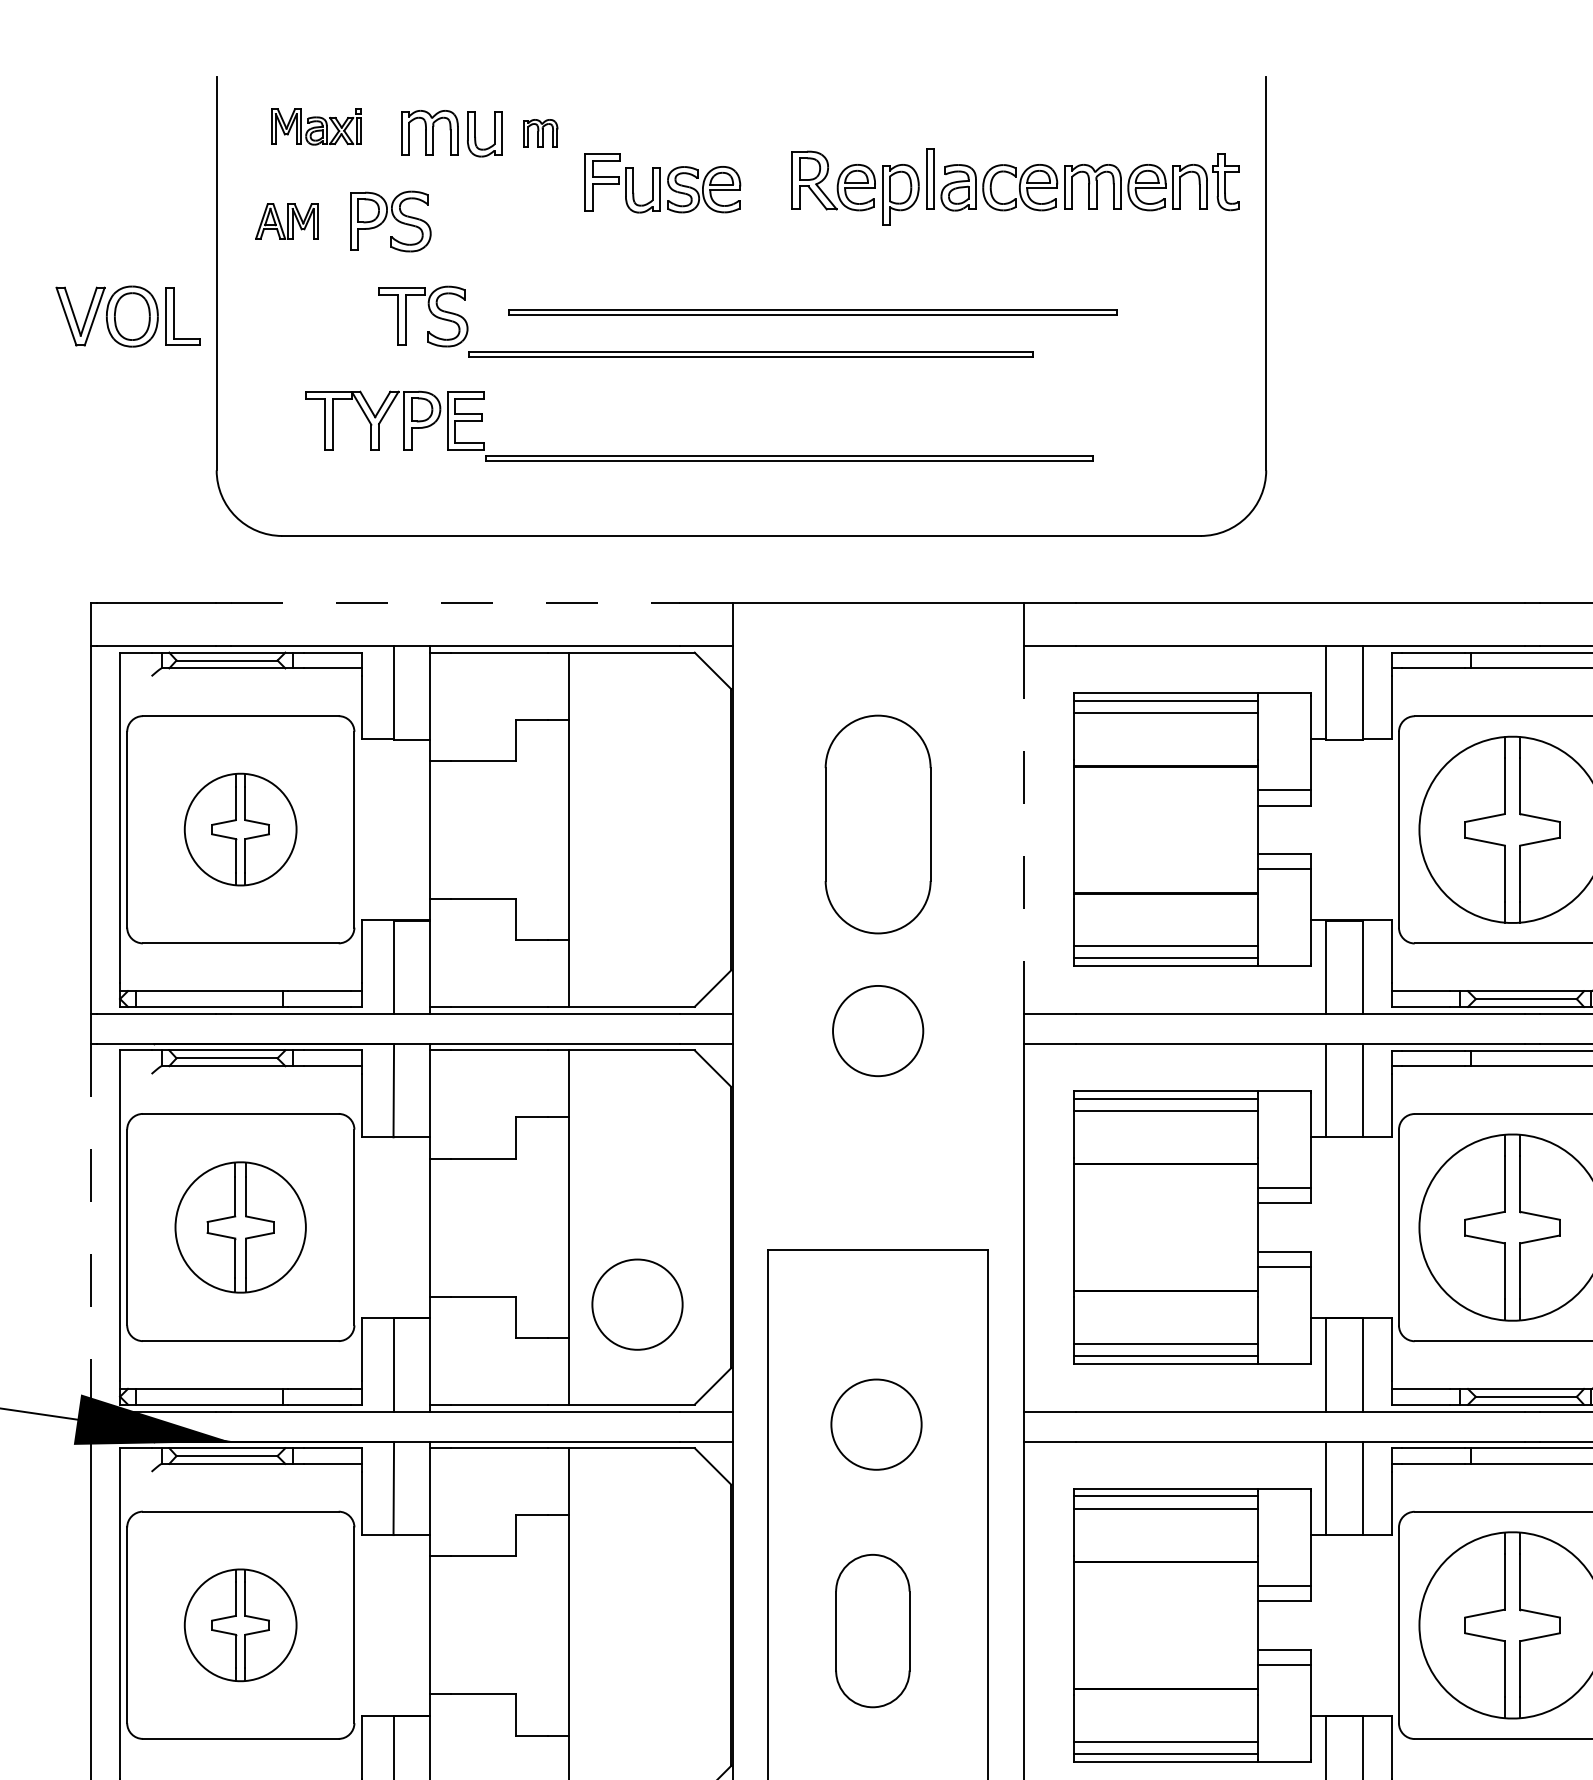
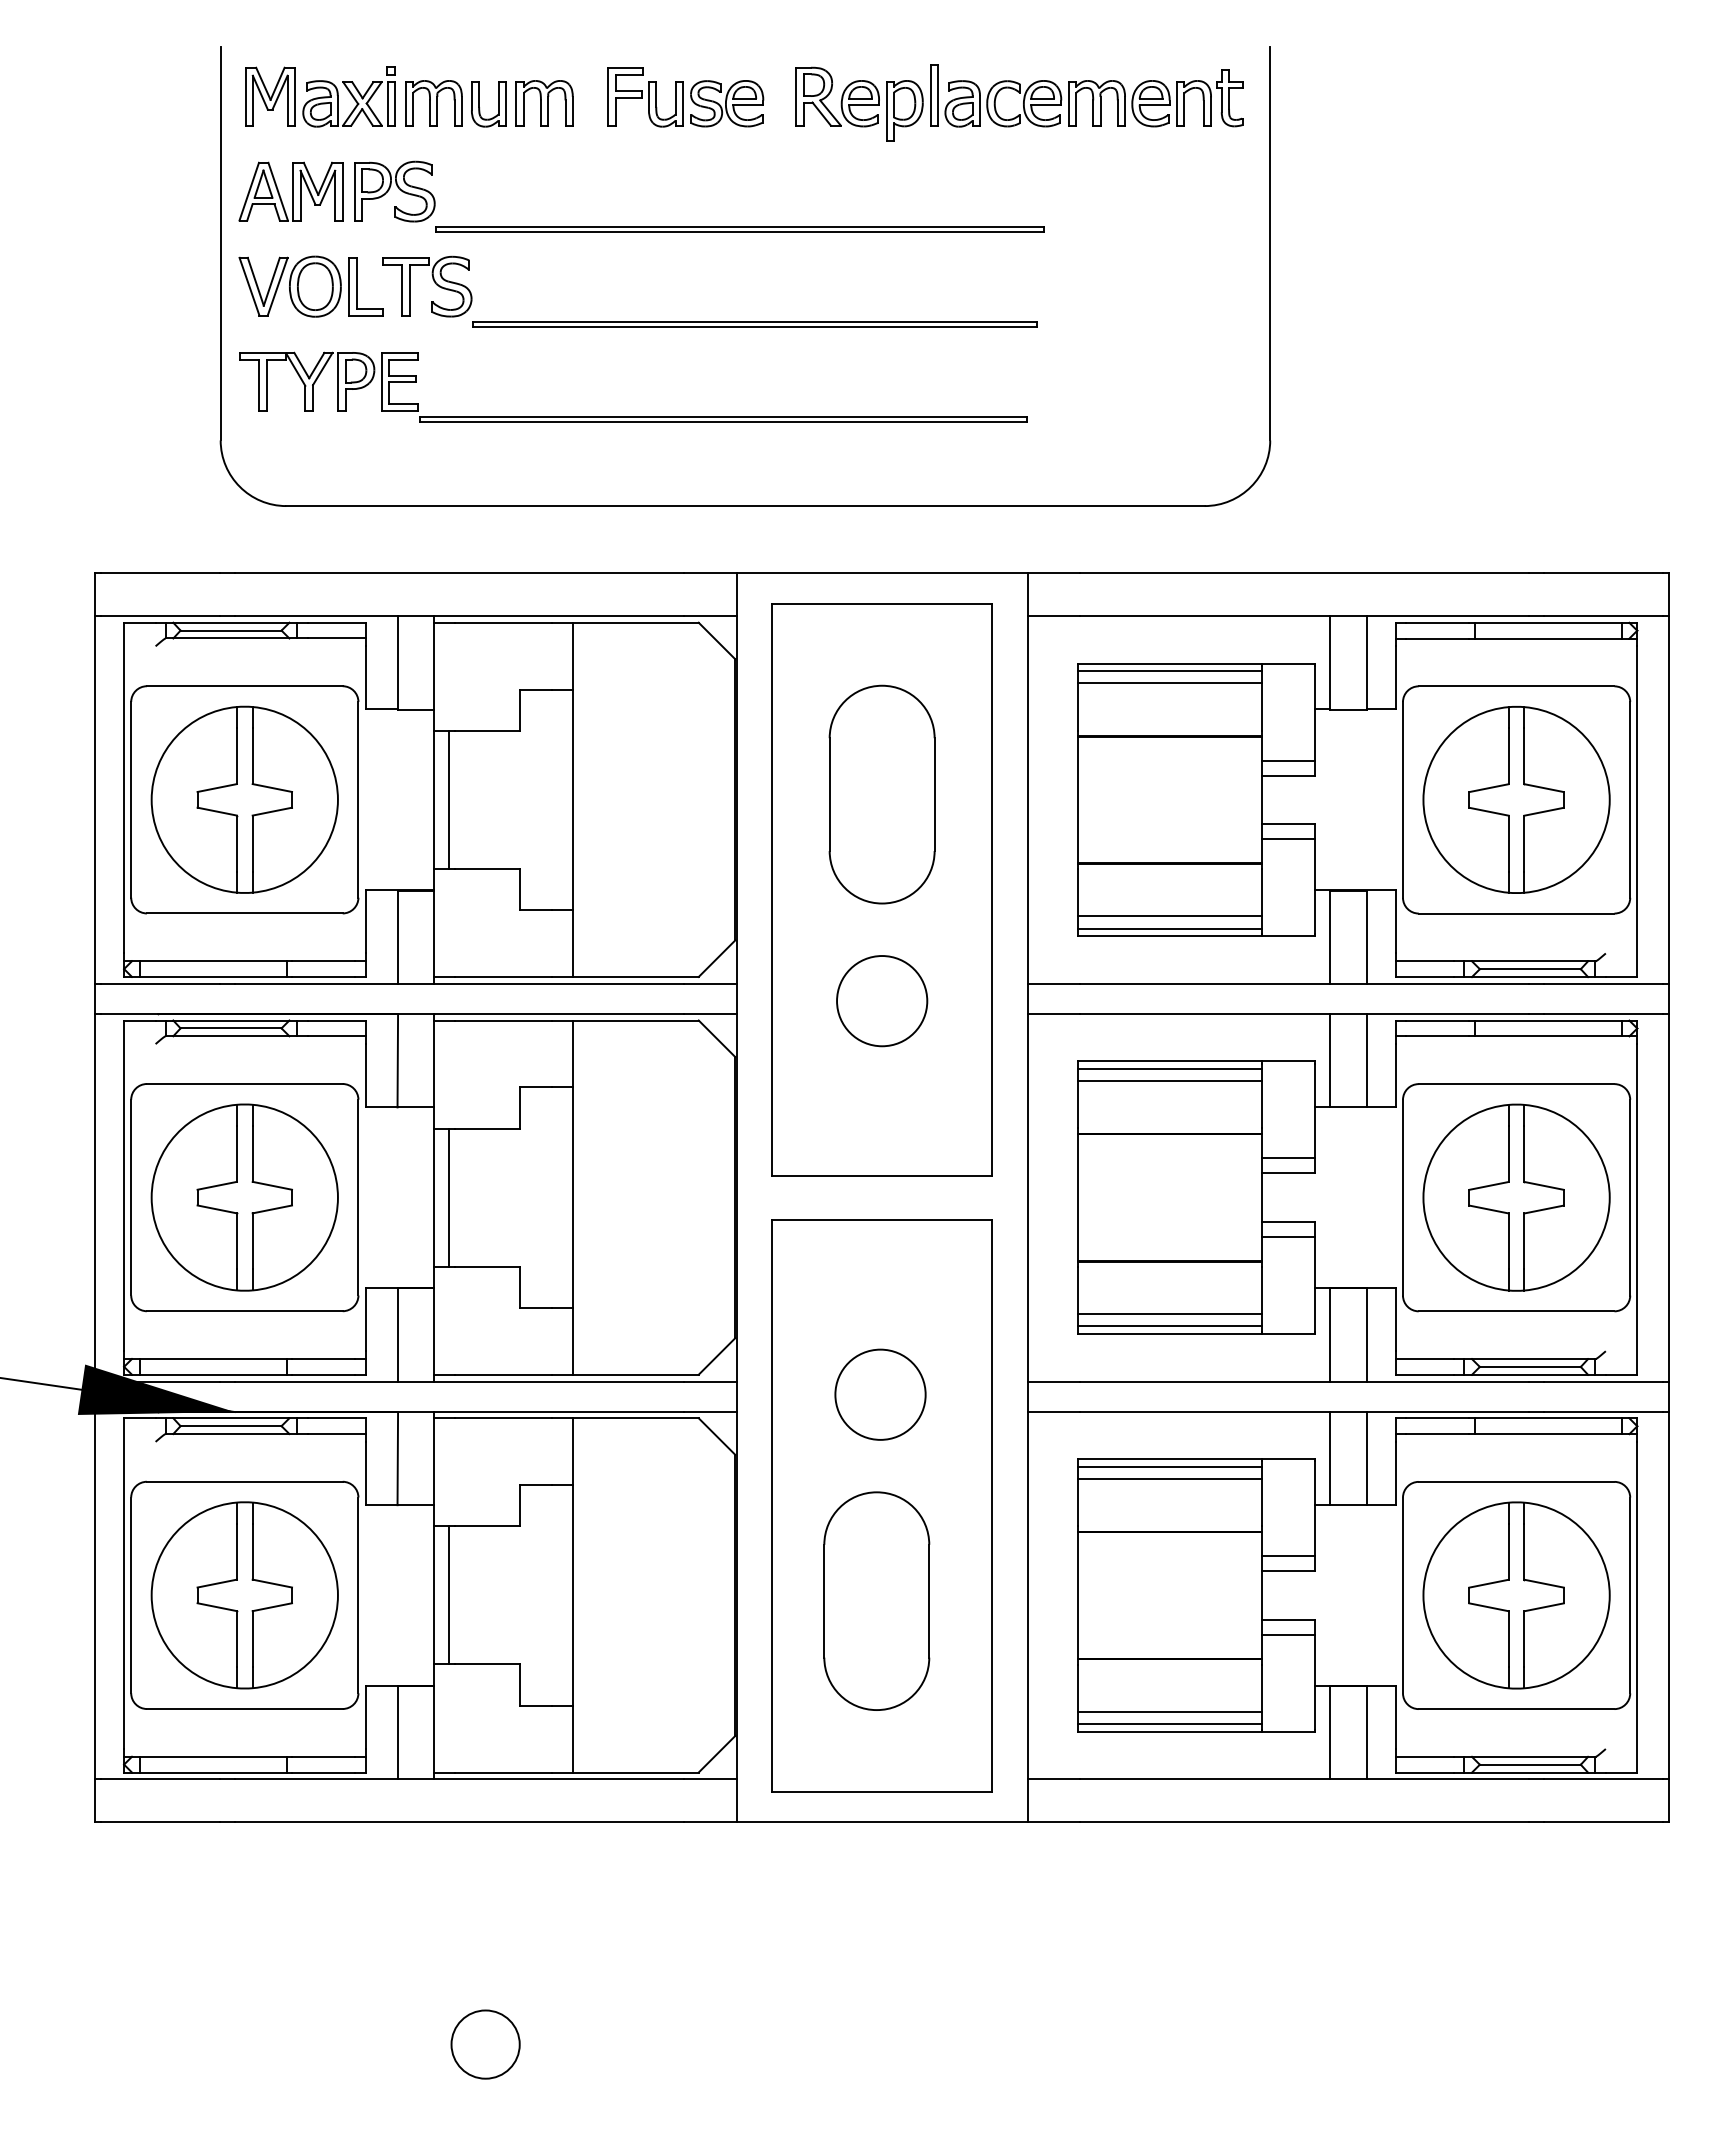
part: (316, 126) -> (320, 96), size x1.67
part: (540, 133) -> (544, 103), size x1.67
part: (662, 183) -> (685, 97), moved
part: (1015, 186) -> (1019, 102), moved
part: (286, 221) -> (290, 191), size x1.67
part: (812, 312) -> (739, 229), moved
part: (127, 316) -> (310, 286), moved
part: (699, 455) -> (633, 416), moved
line: (455, 603) -> (459, 573), dashed -> solid
part: (240, 829) -> (244, 799), size x1.67
line: (445, 829) -> (449, 799), added
line: (1023, 830) -> (1027, 800), dashed -> solid
part: (877, 919) -> (881, 889), added
line: (91, 1227) -> (95, 1197), dashed -> solid
part: (240, 1227) -> (244, 1197), size x1.43
line: (445, 1227) -> (449, 1197), added
circle: (637, 1304) -> (641, 1274), removed
part: (240, 1625) -> (244, 1595), size x1.67
line: (445, 1625) -> (449, 1595), added
part: (872, 1630) -> (876, 1600), size x1.43

